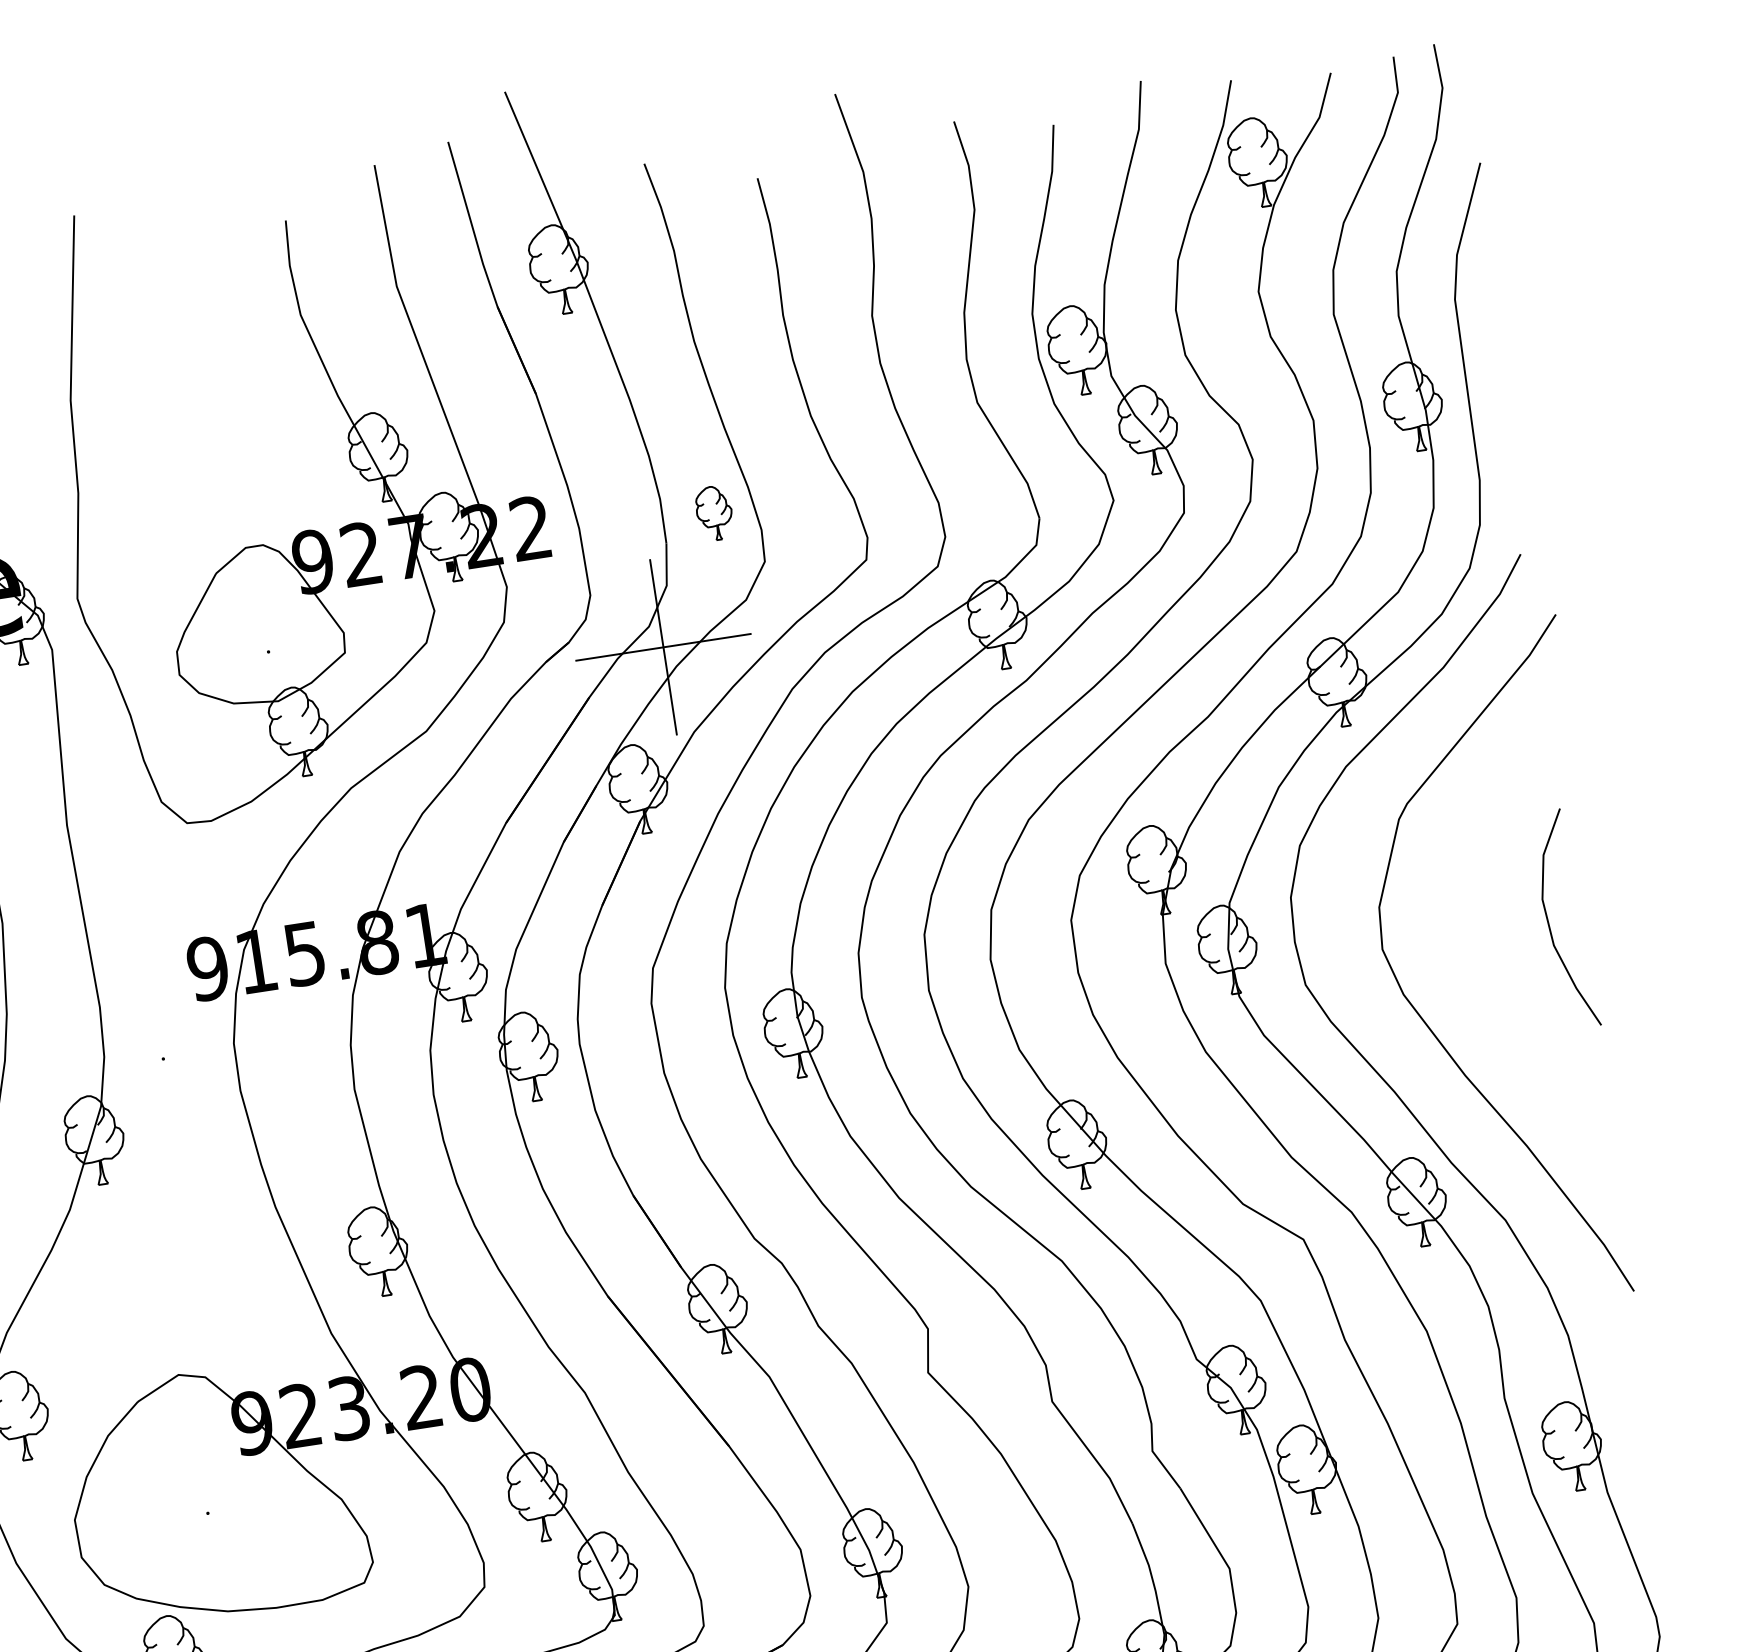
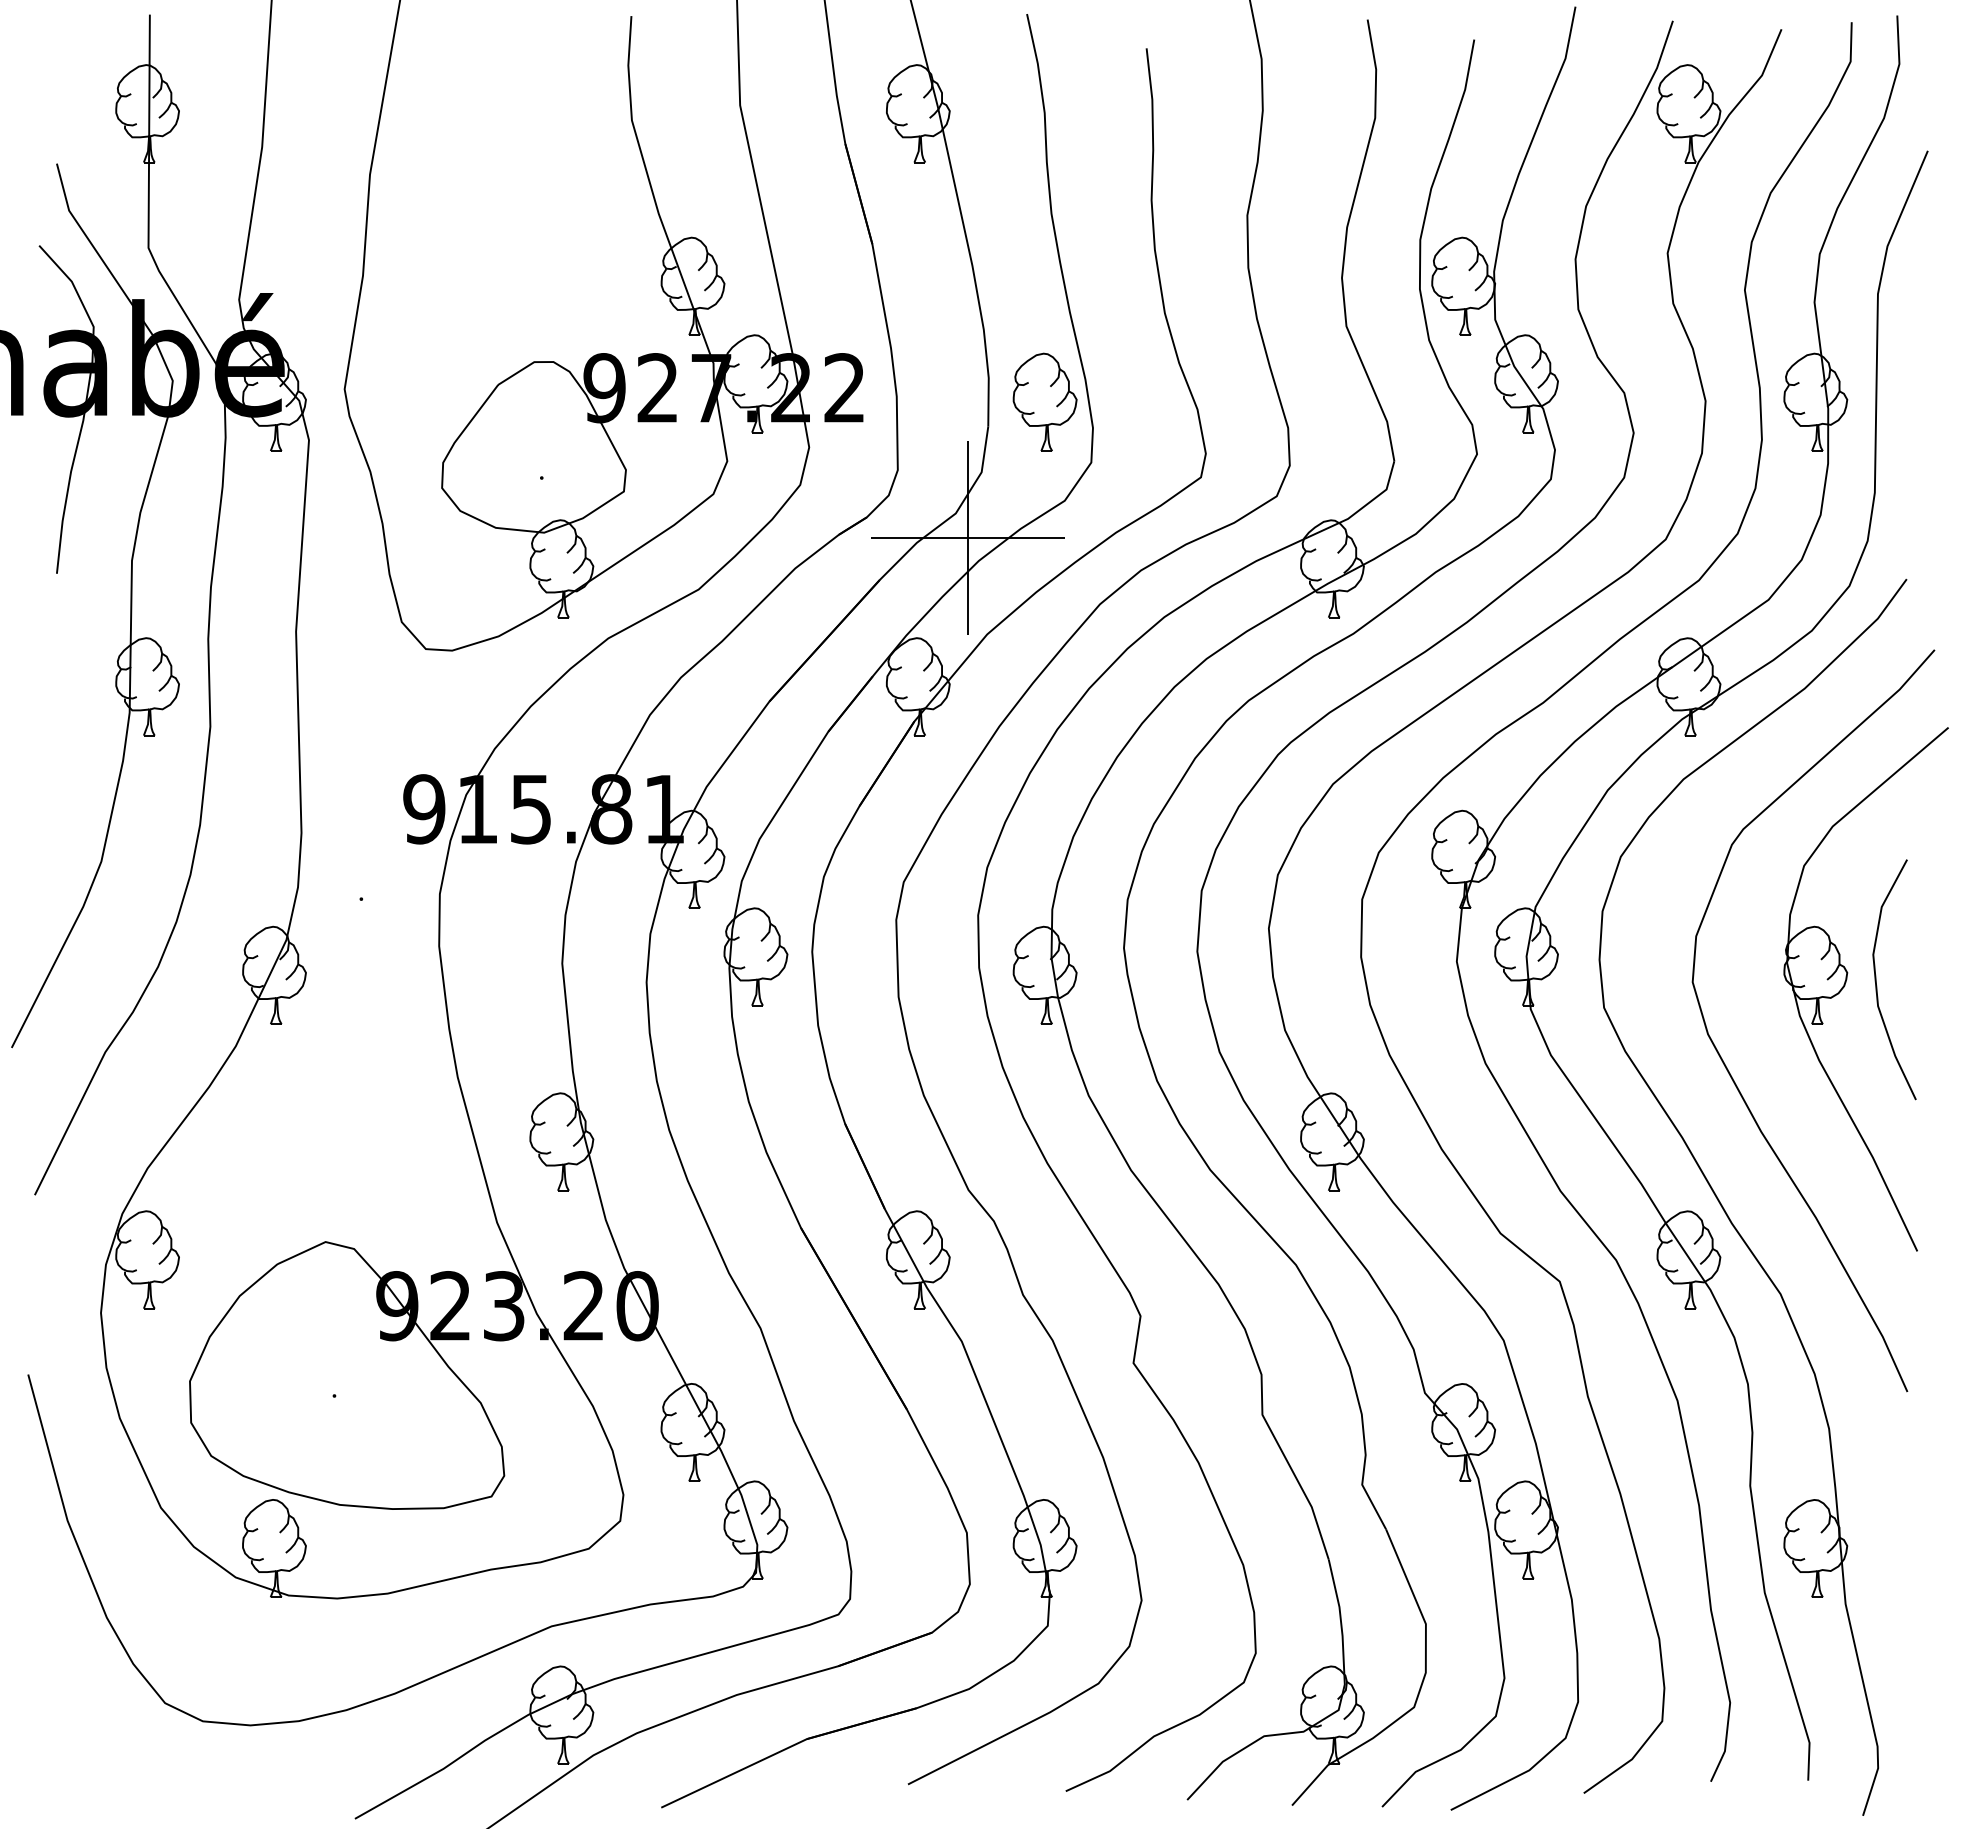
part: (713, 512) -> (1044, 401), size x1.67
part: (1522, 928) -> (1846, 982), added

